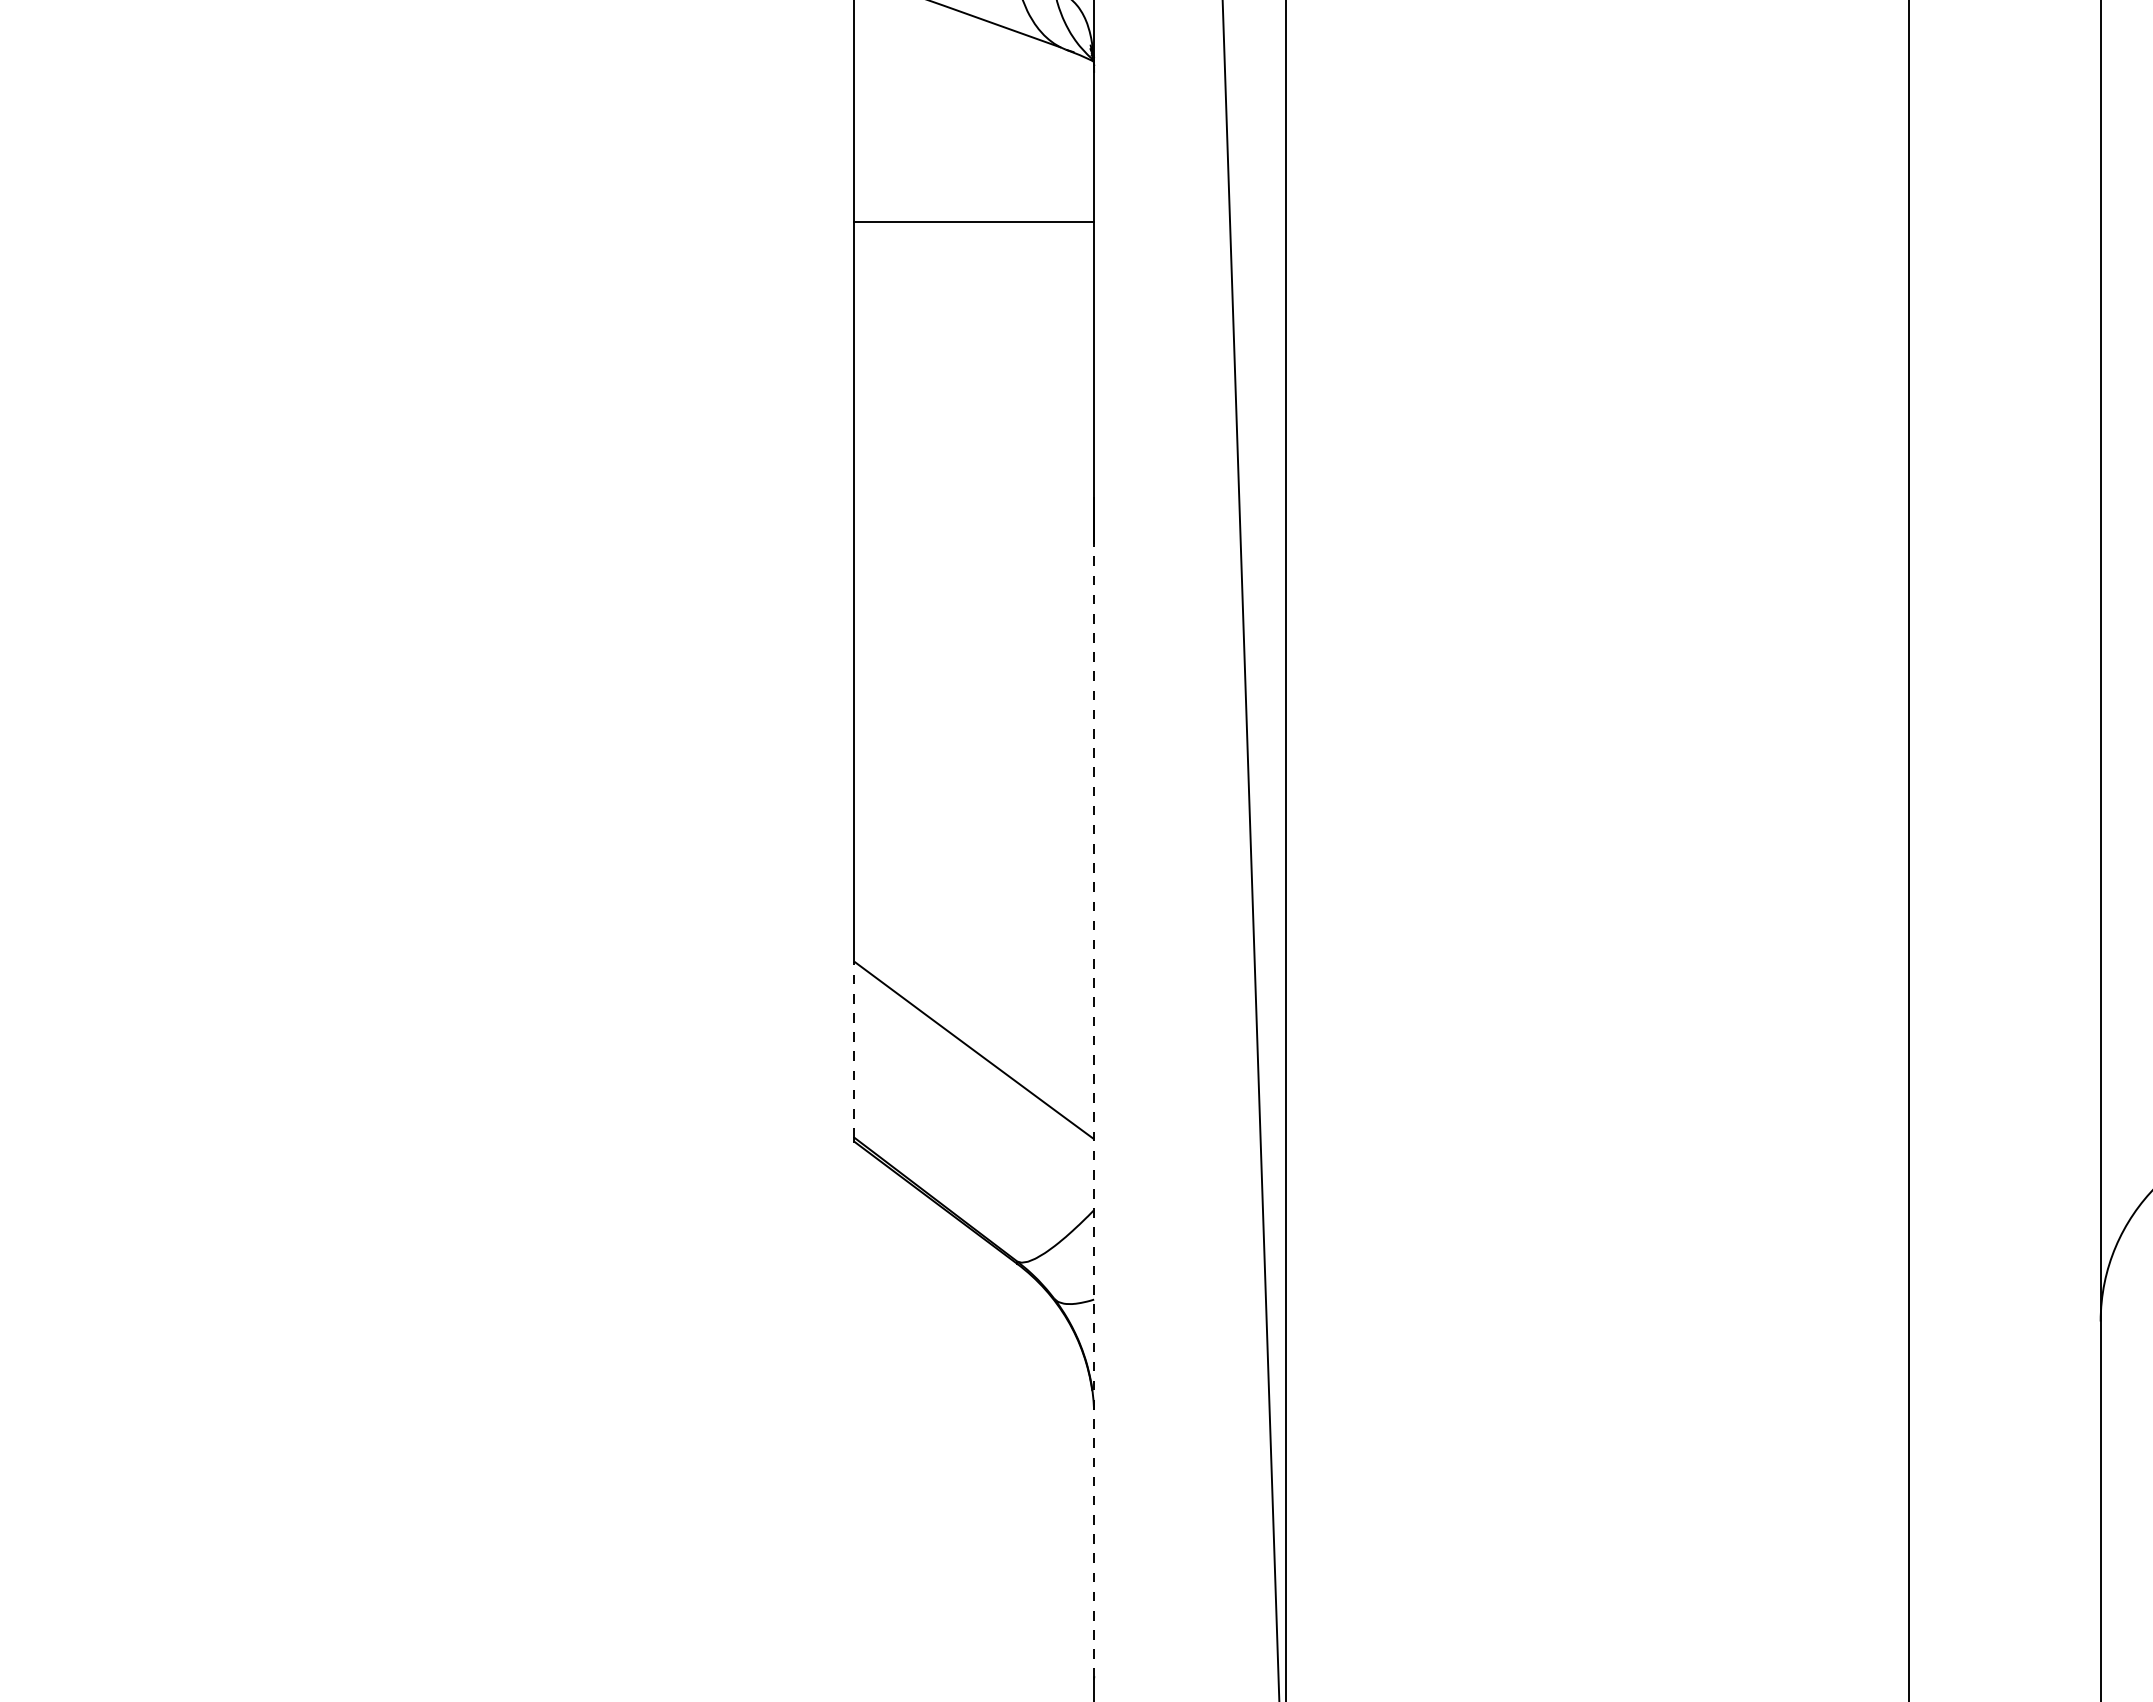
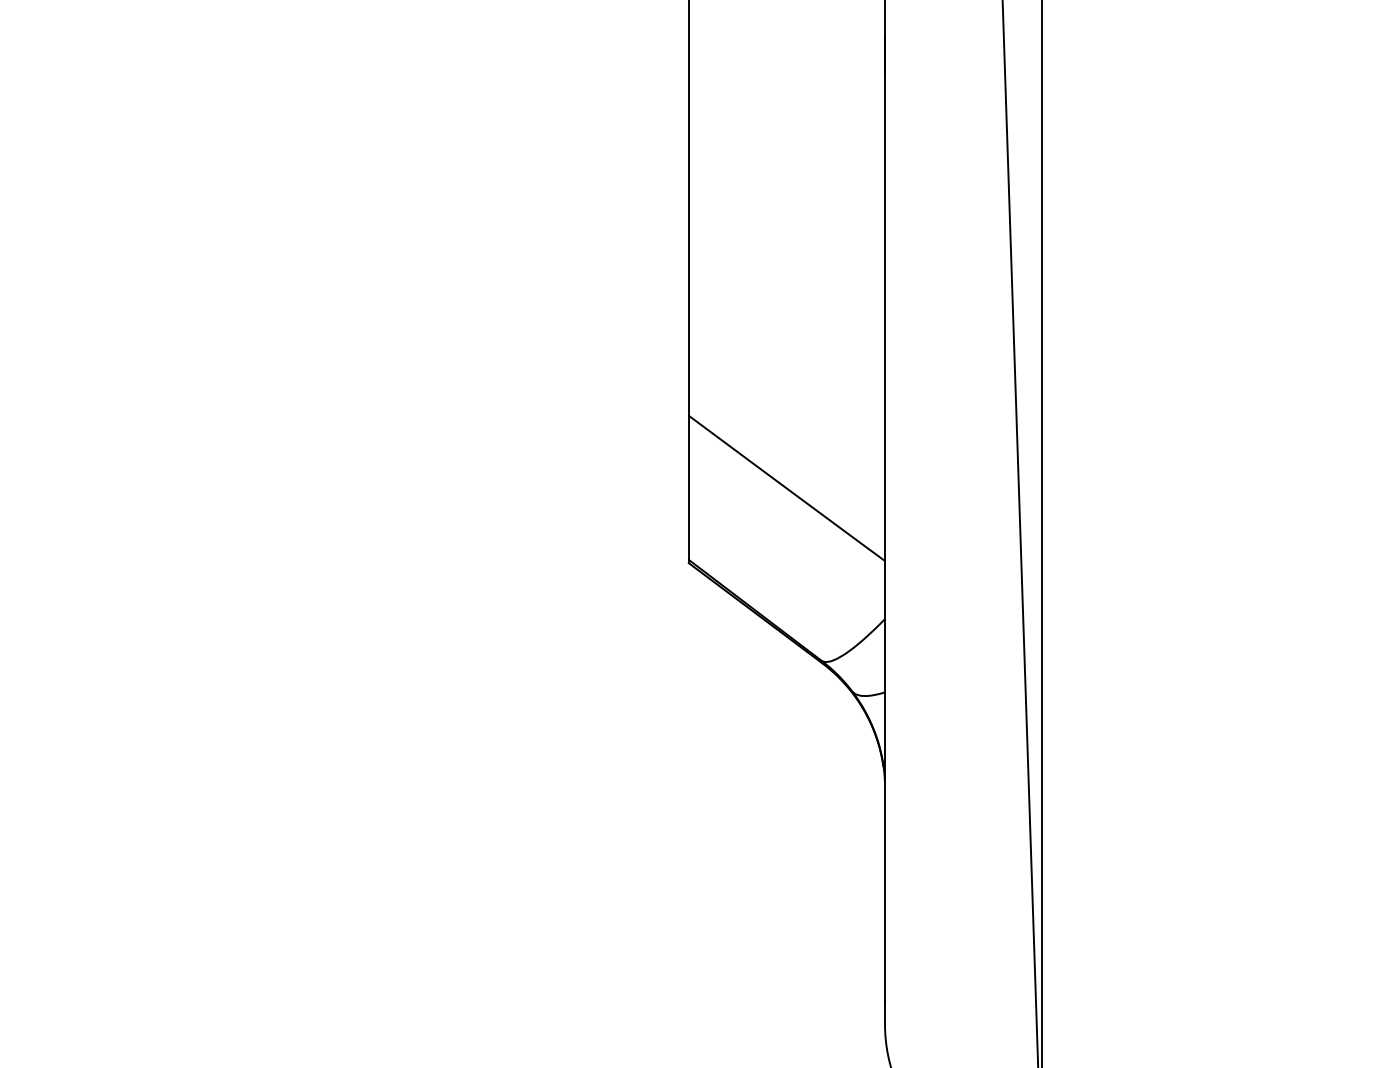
line: (854, 1049) -> (688, 487), dashed -> solid
line: (1094, 1110) -> (885, 537), dashed -> solid

